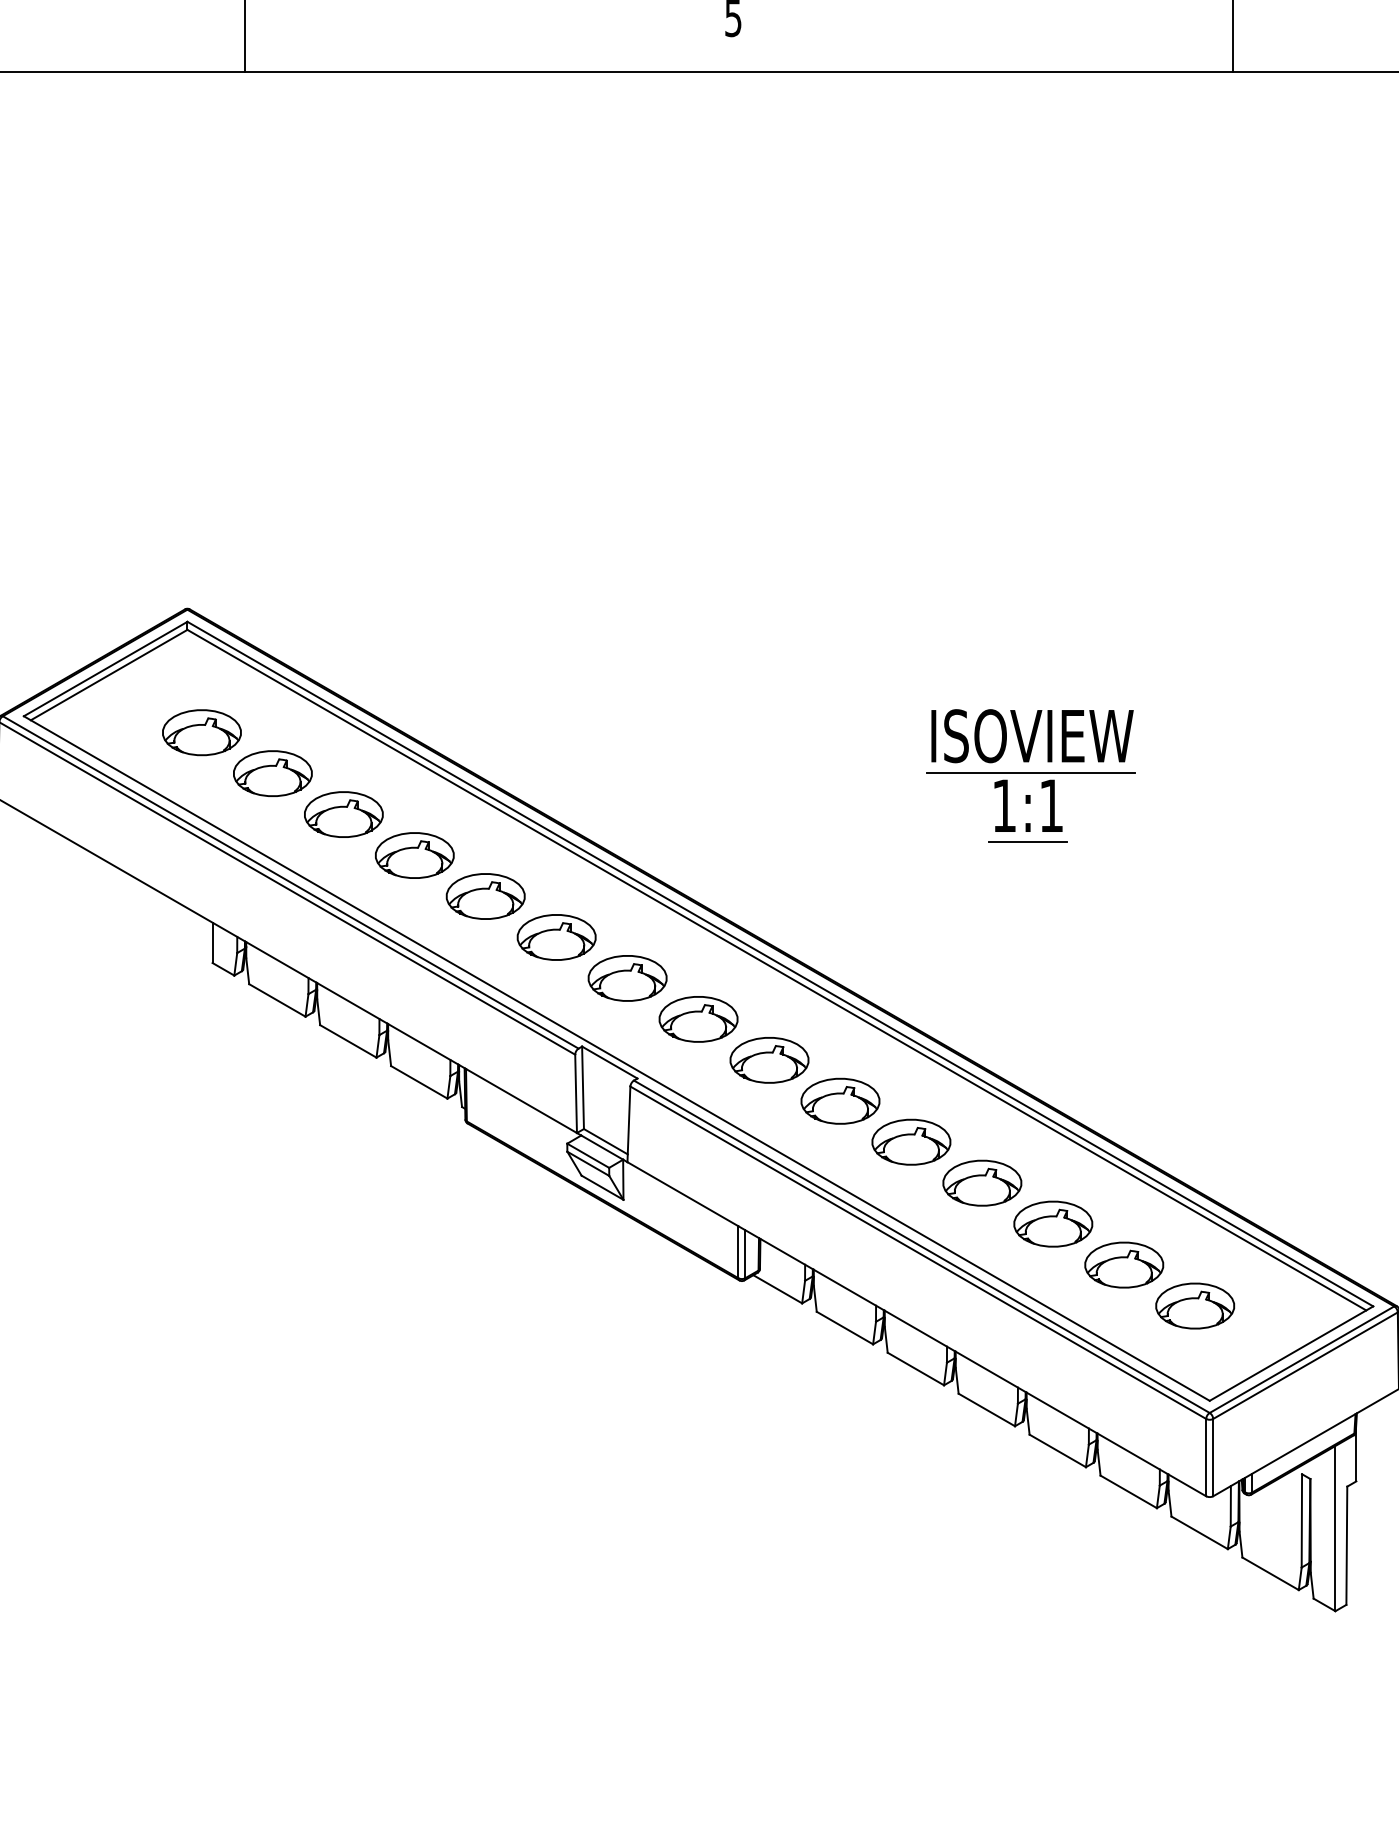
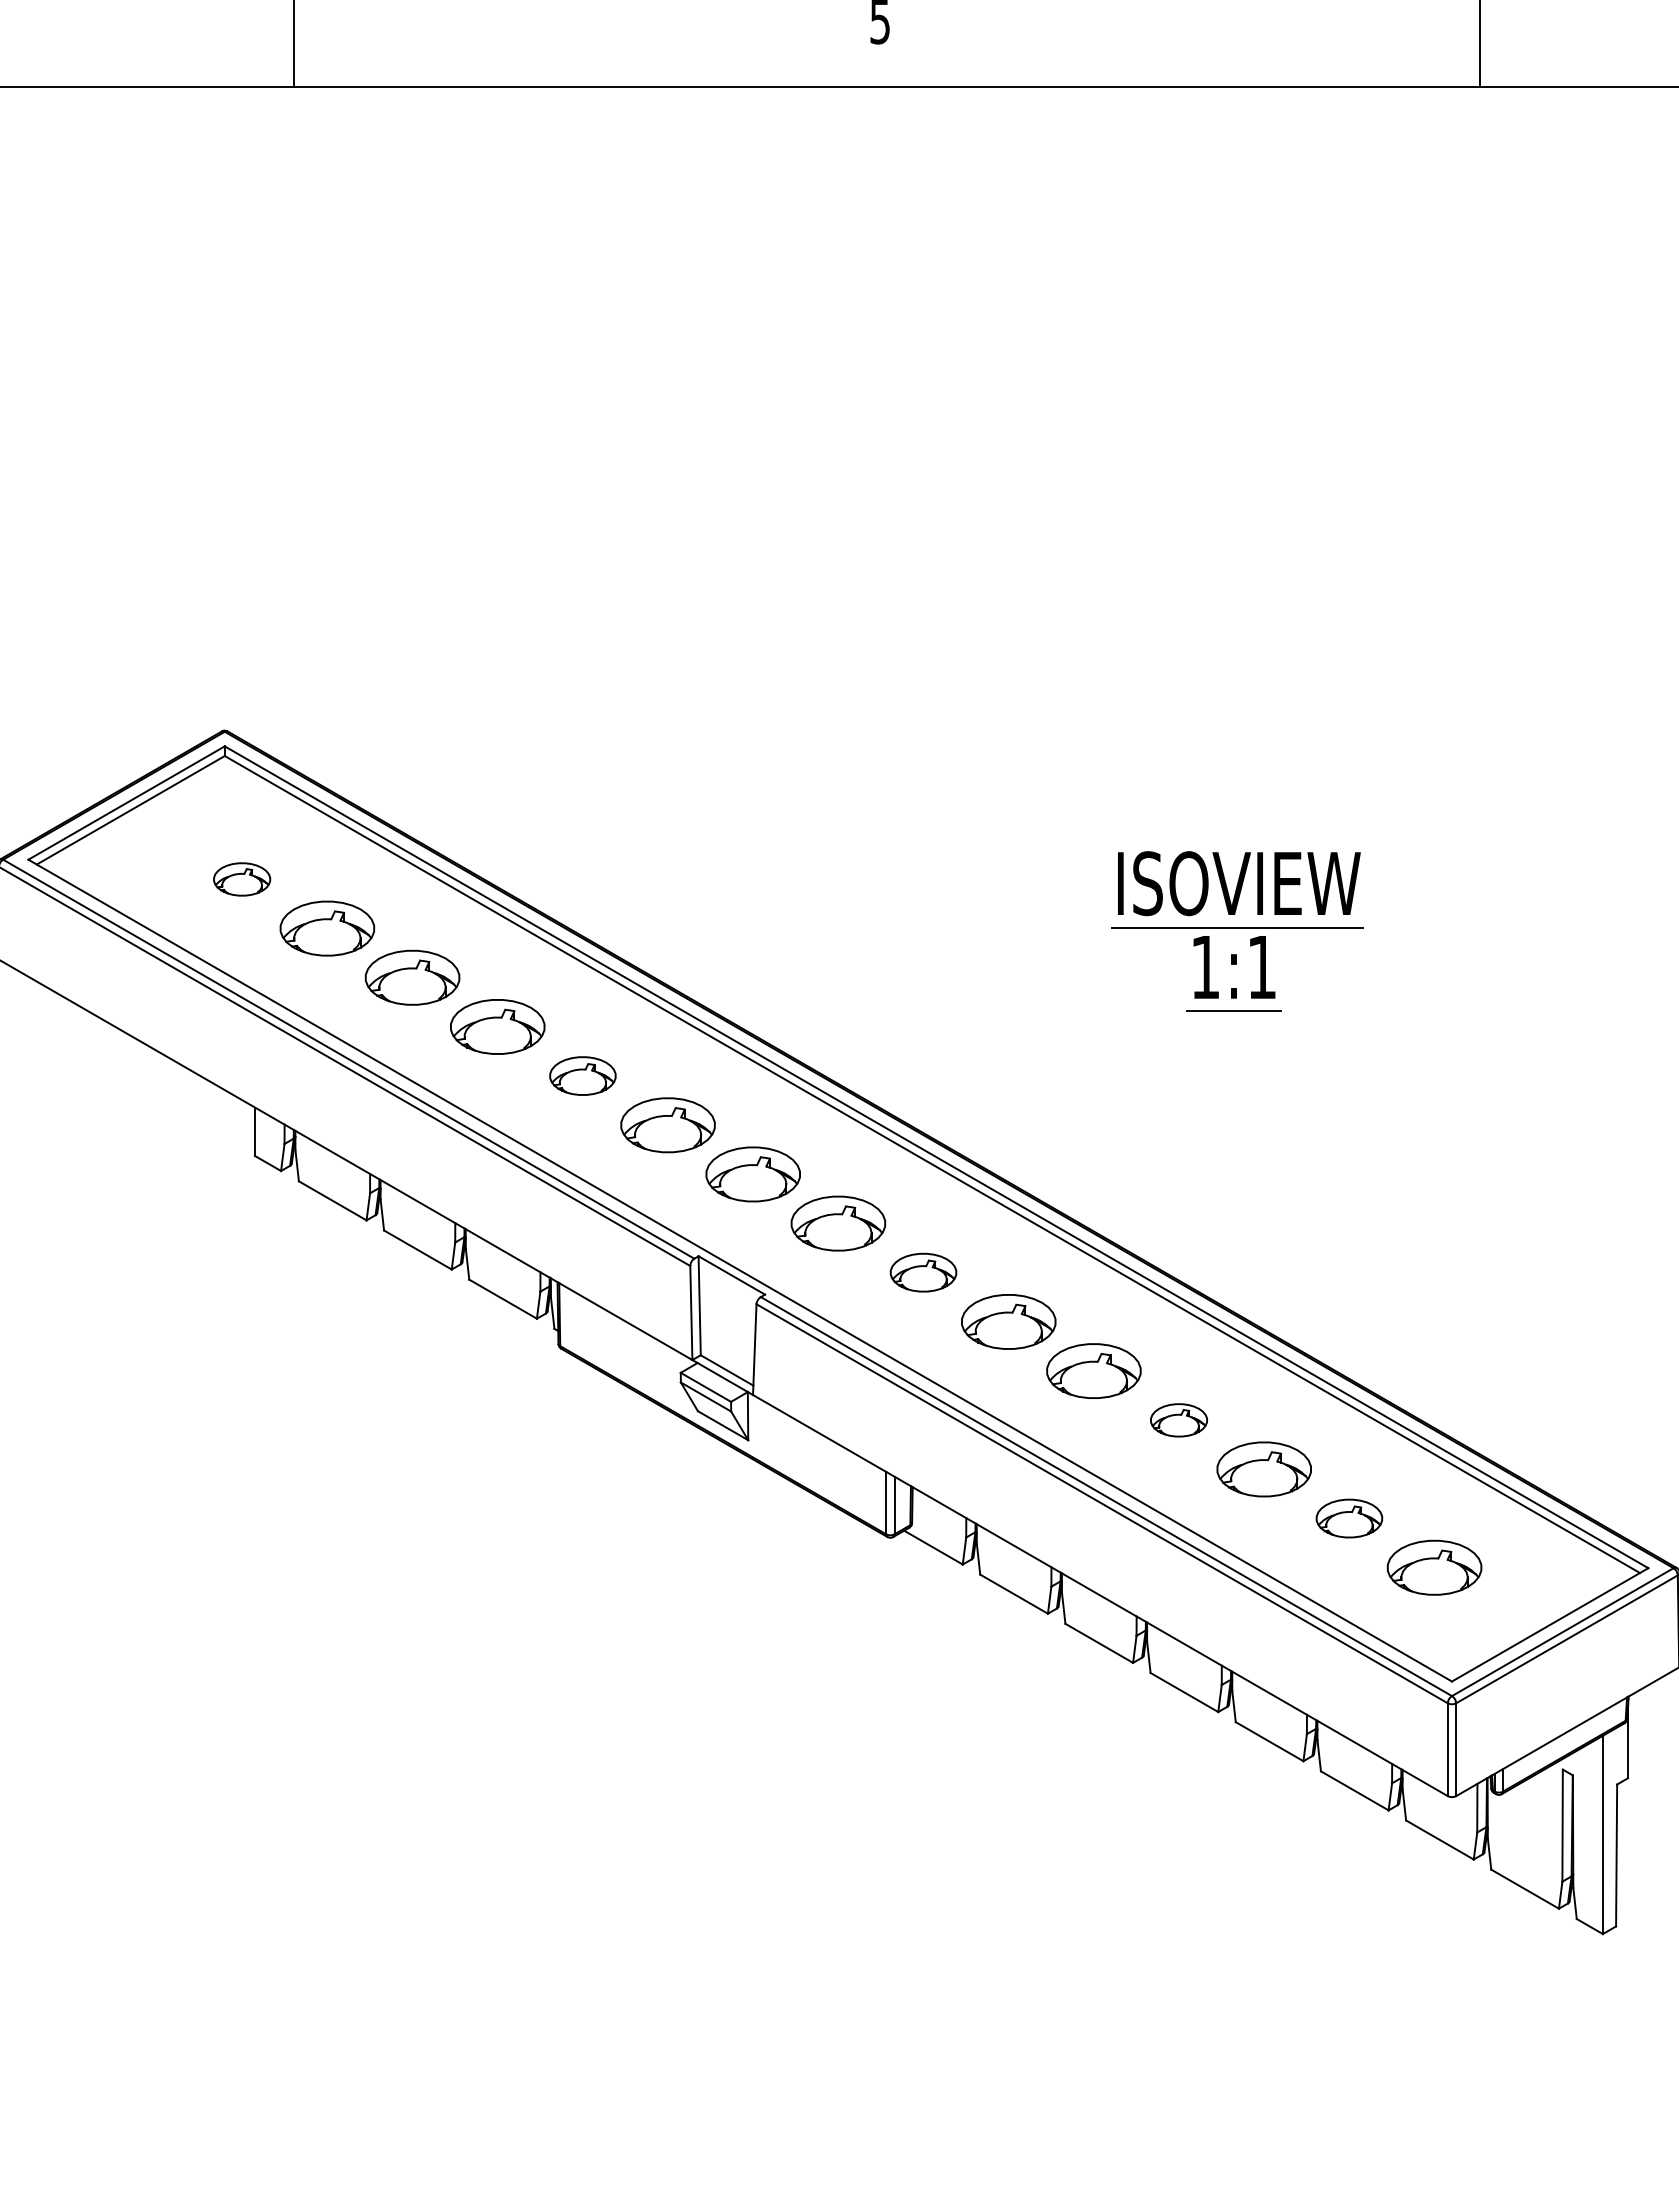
part: (201, 732) -> (241, 879), size x0.6
part: (485, 896) -> (582, 1075), size x0.7
part: (769, 1060) -> (923, 1272), size x0.7
part: (981, 1183) -> (1178, 1420), size x0.6
part: (1124, 1265) -> (1349, 1518), size x0.7

